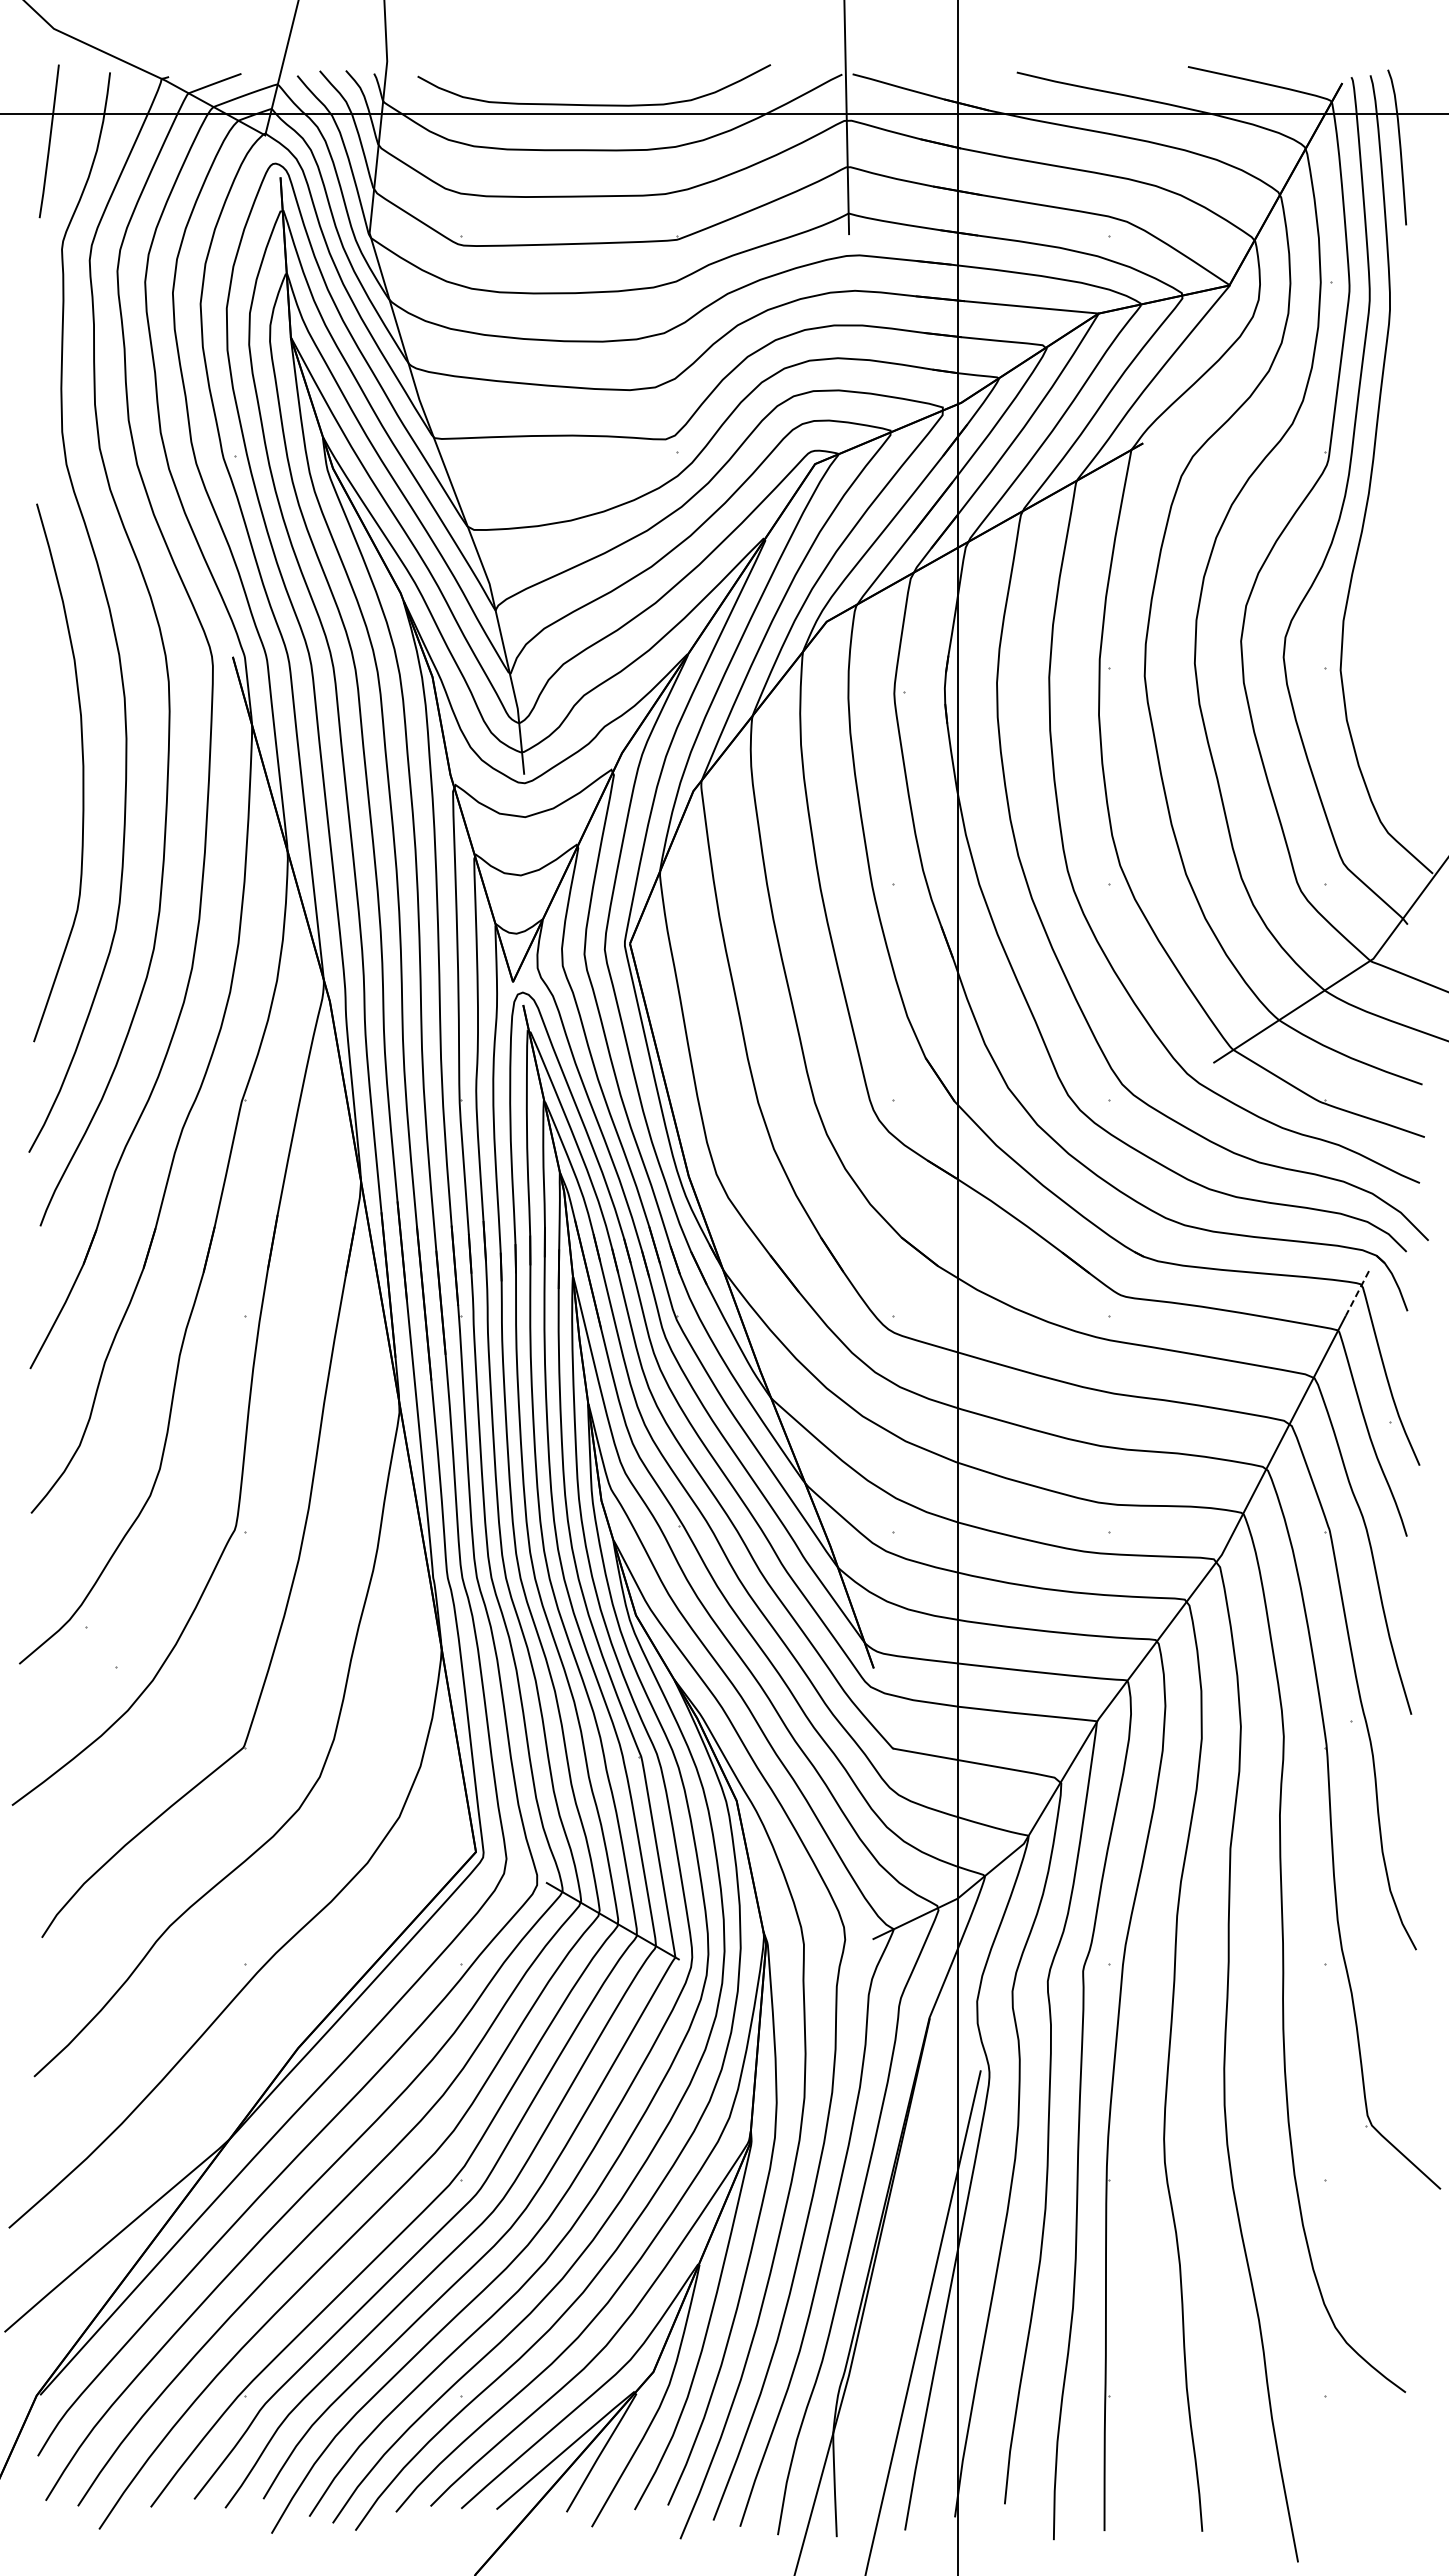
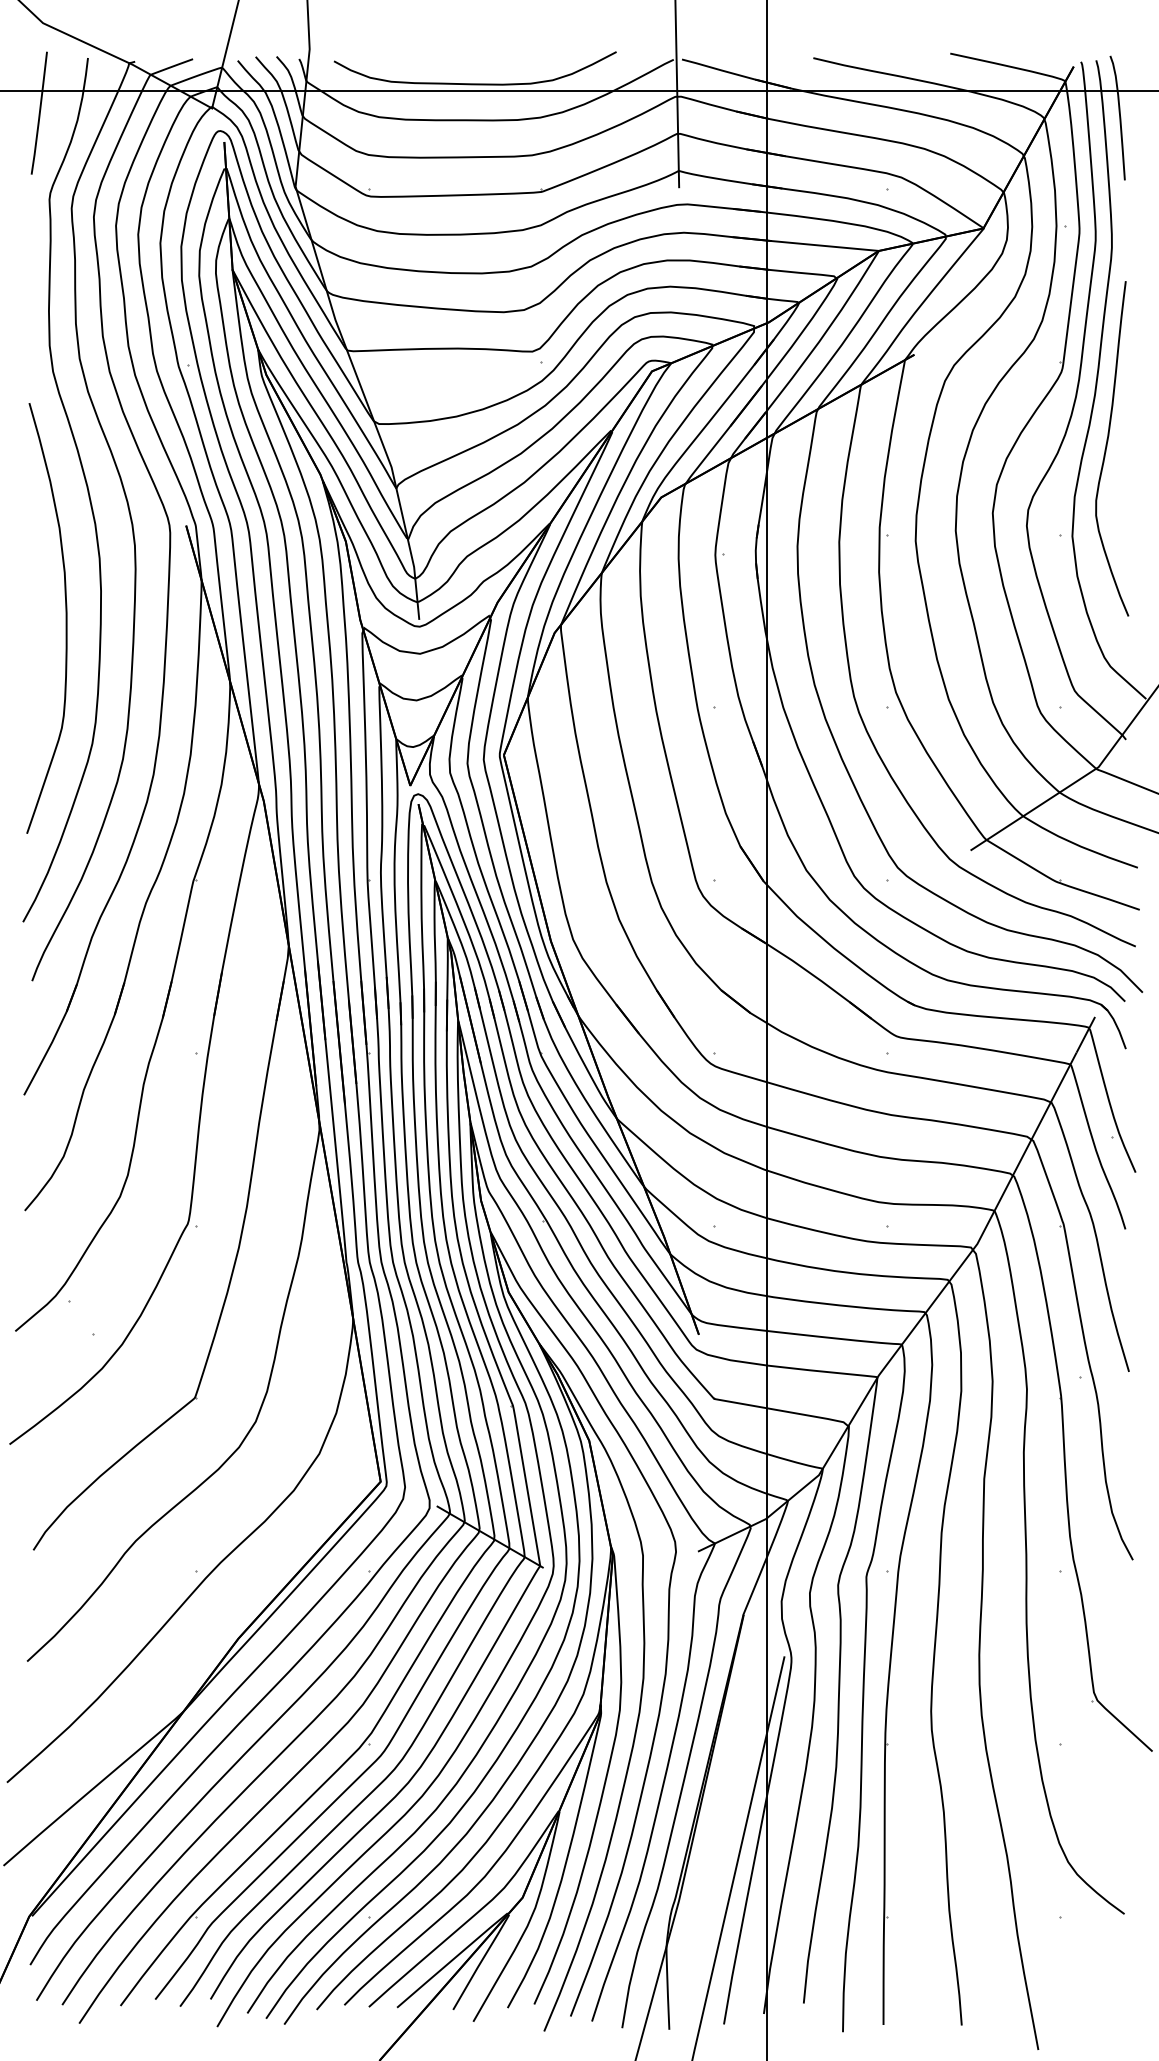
curve: (1383, 560) -> (1106, 448), added
line: (1357, 1293) -> (1085, 1034), dashed -> solid

